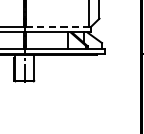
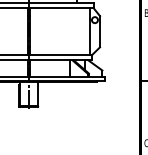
line: (58, 27) -> (61, 55), dashed -> solid

